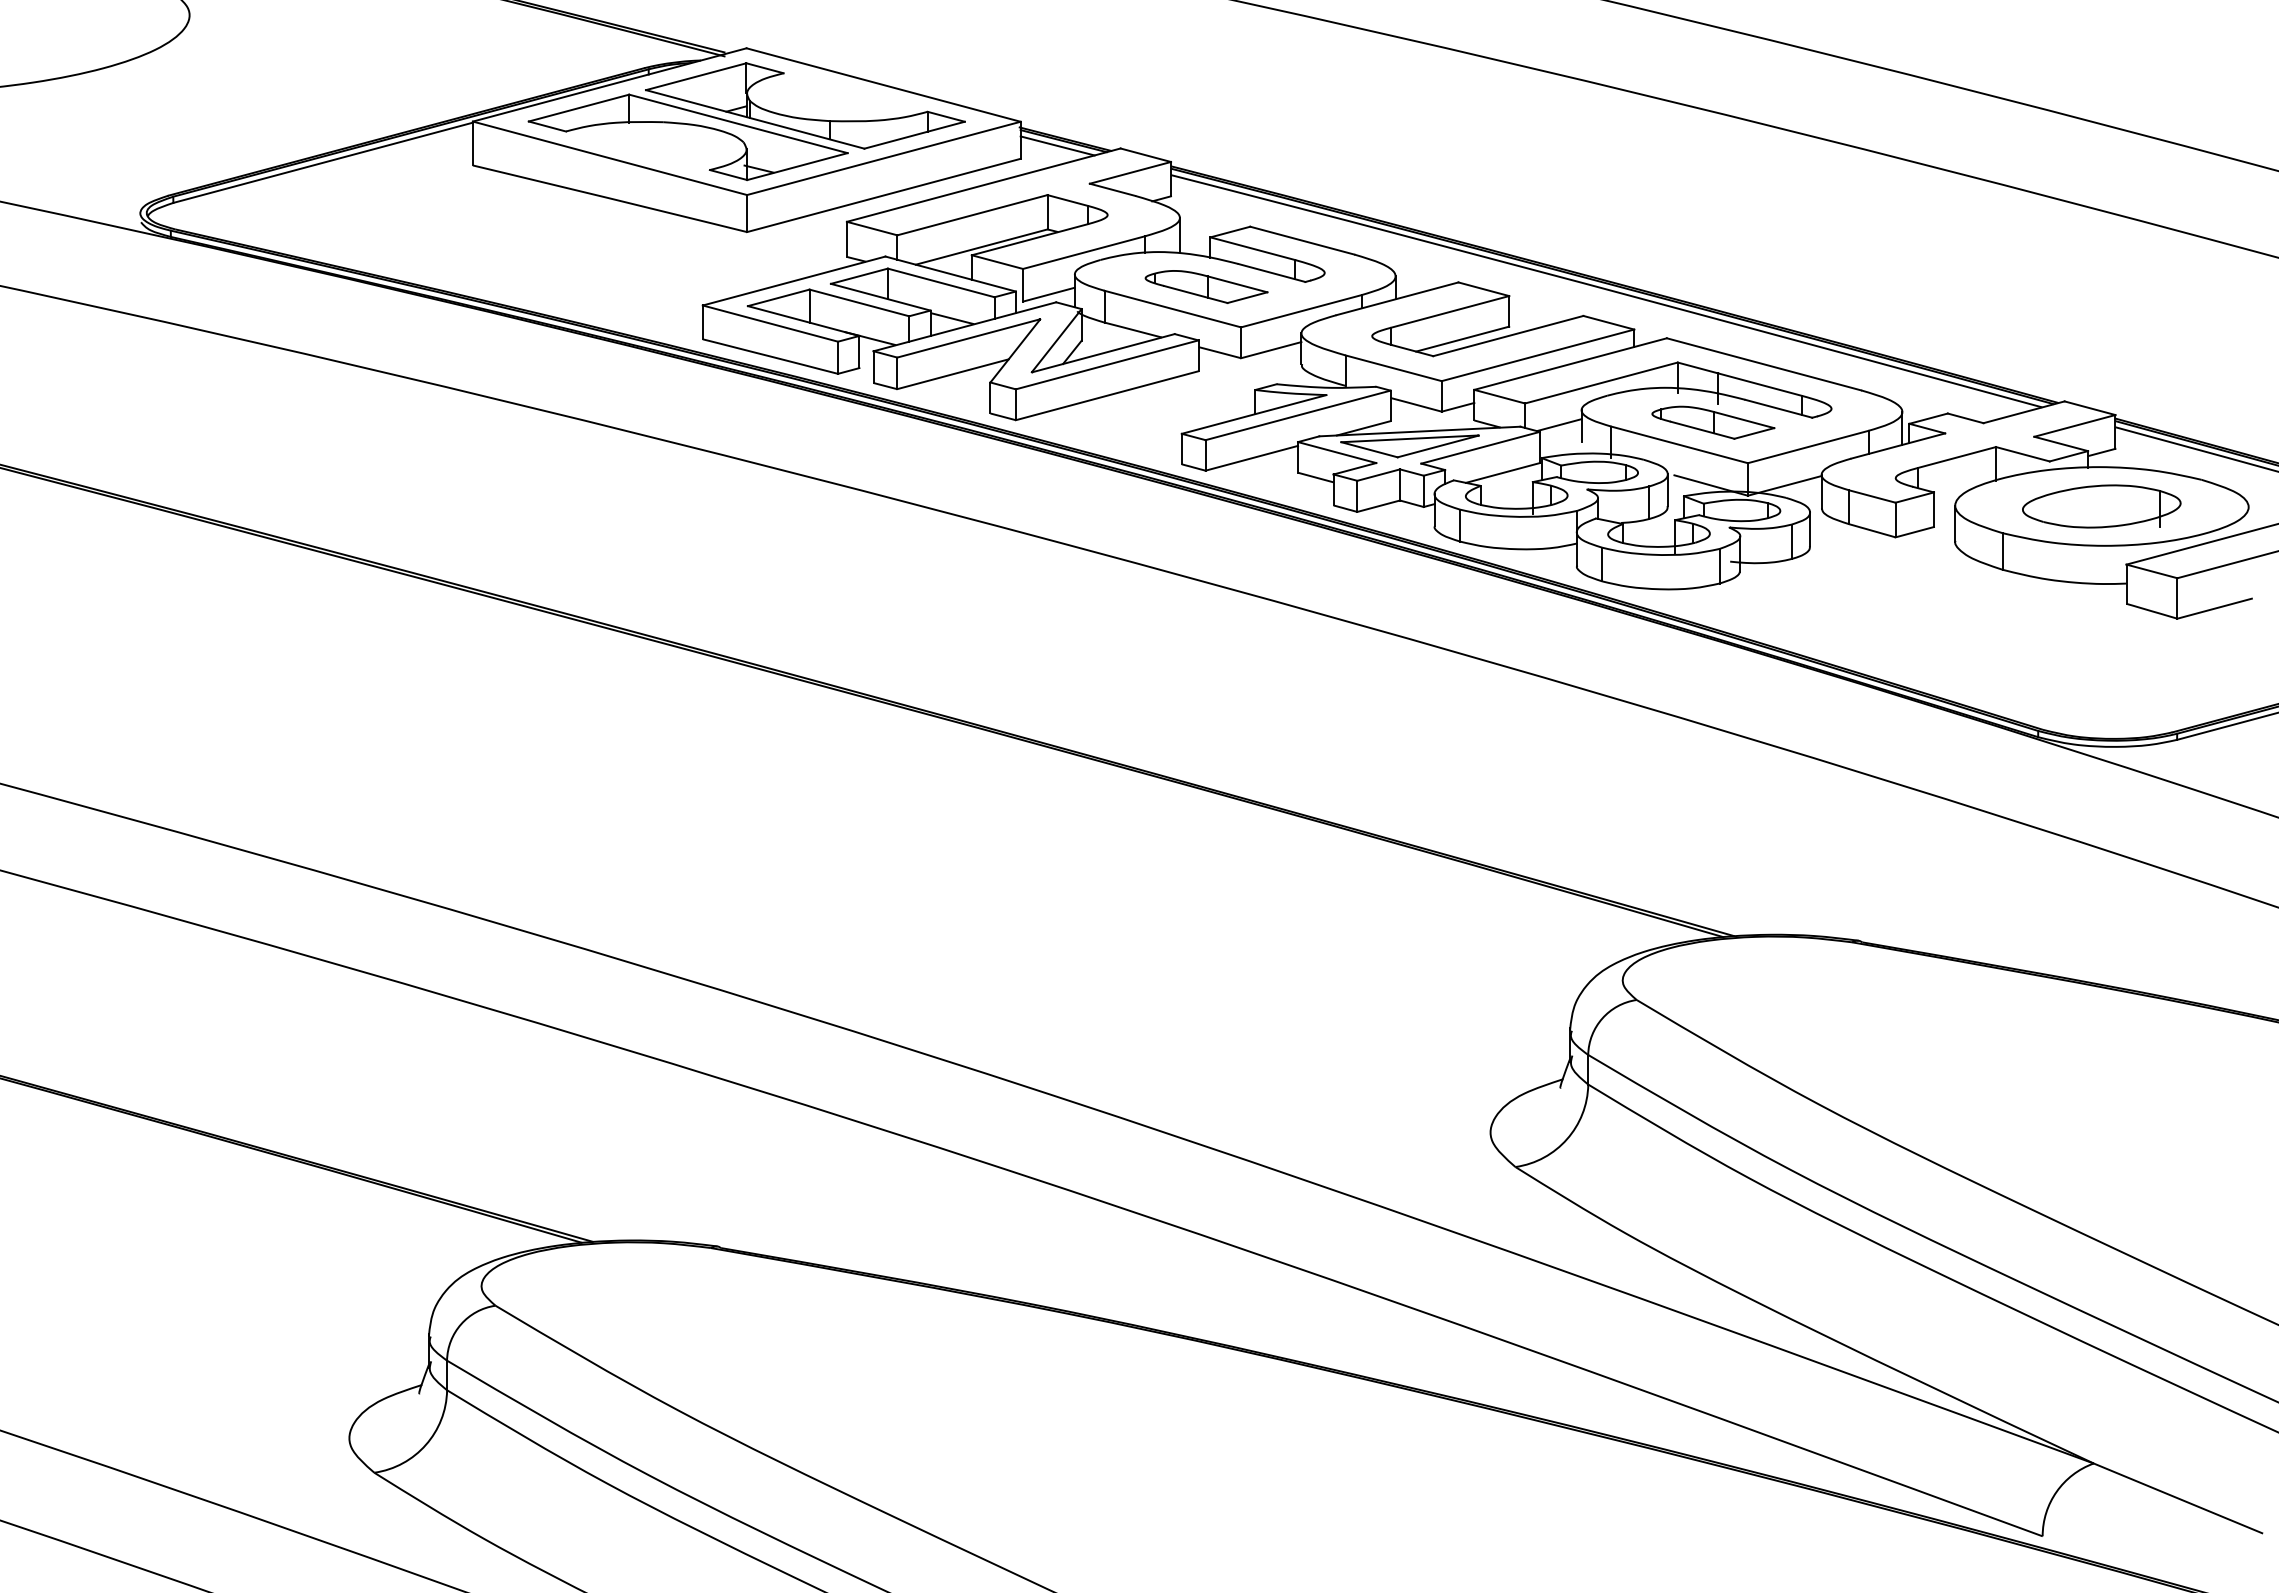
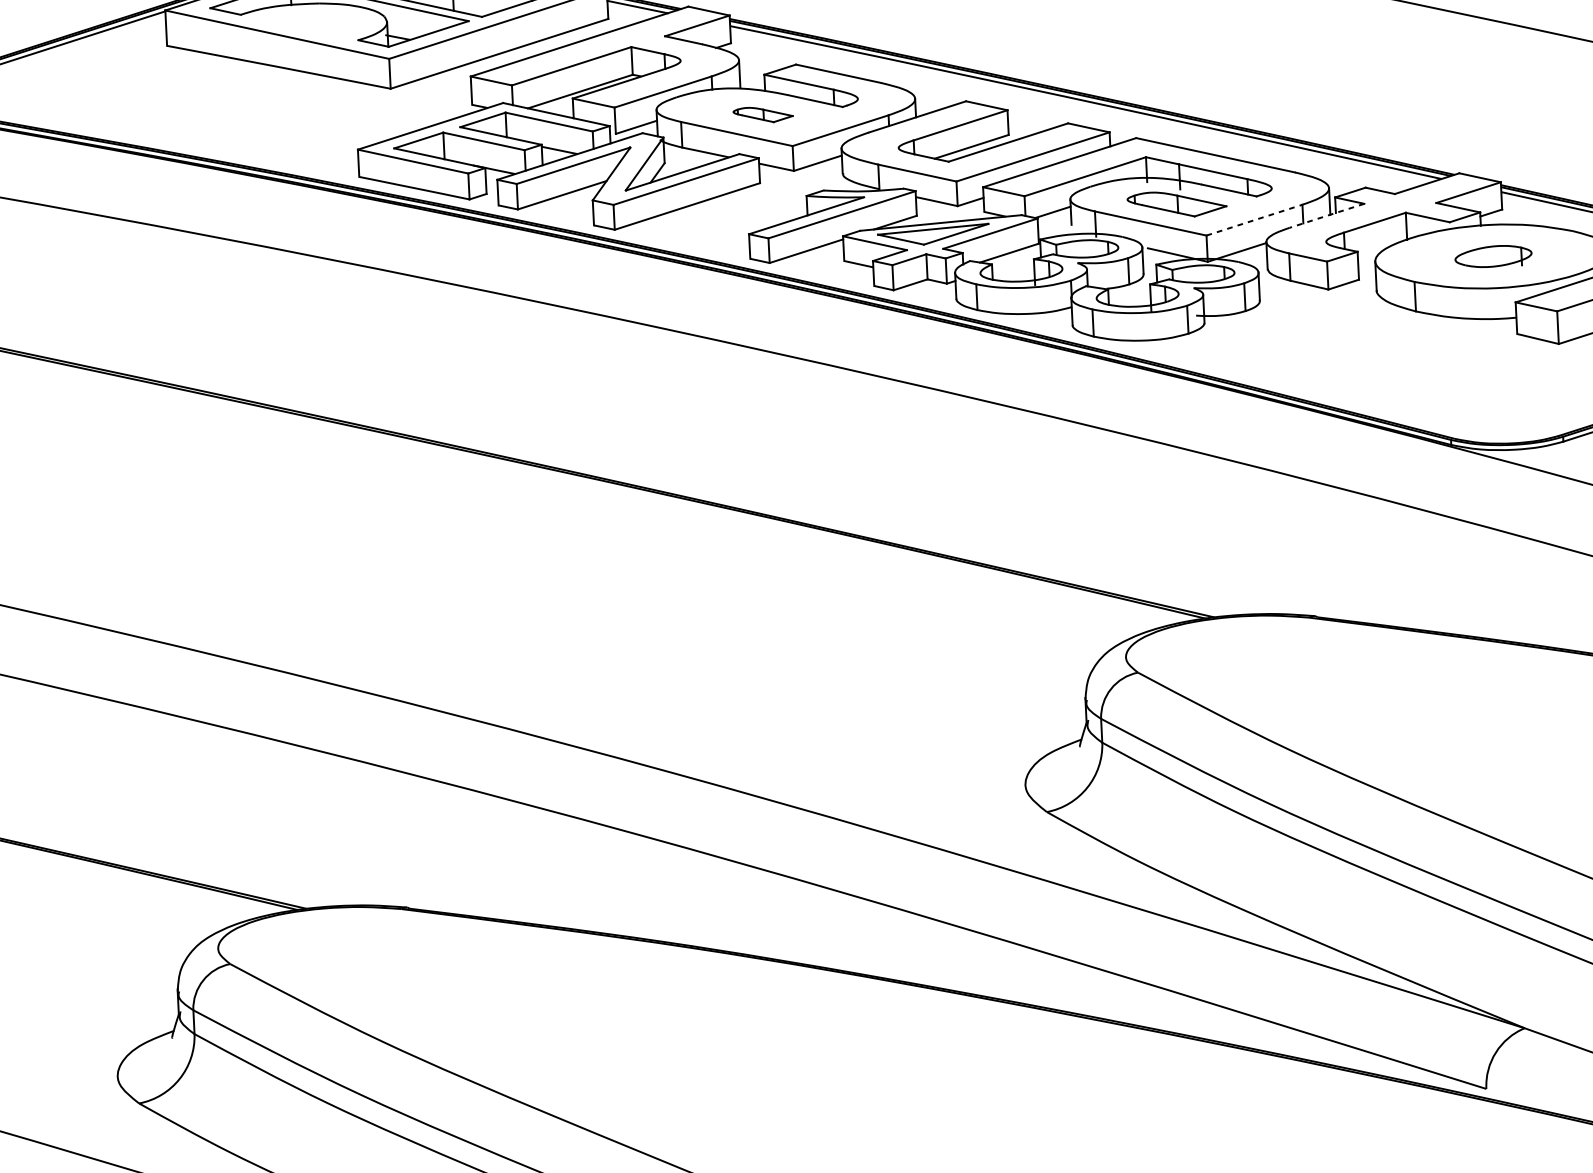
part: (1206, 286) -> (763, 114), size x0.6
line: (1808, 446) -> (1254, 219), solid -> dashed
line: (1898, 446) -> (1327, 216), solid -> dashed
part: (2101, 506) -> (1493, 256), size x0.6

